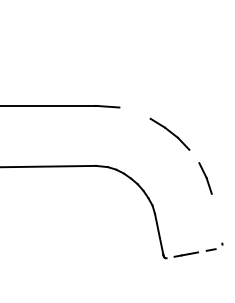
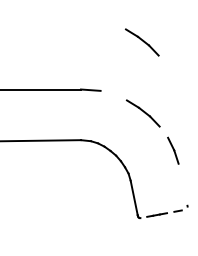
part: (167, 50) -> (141, 42), added

